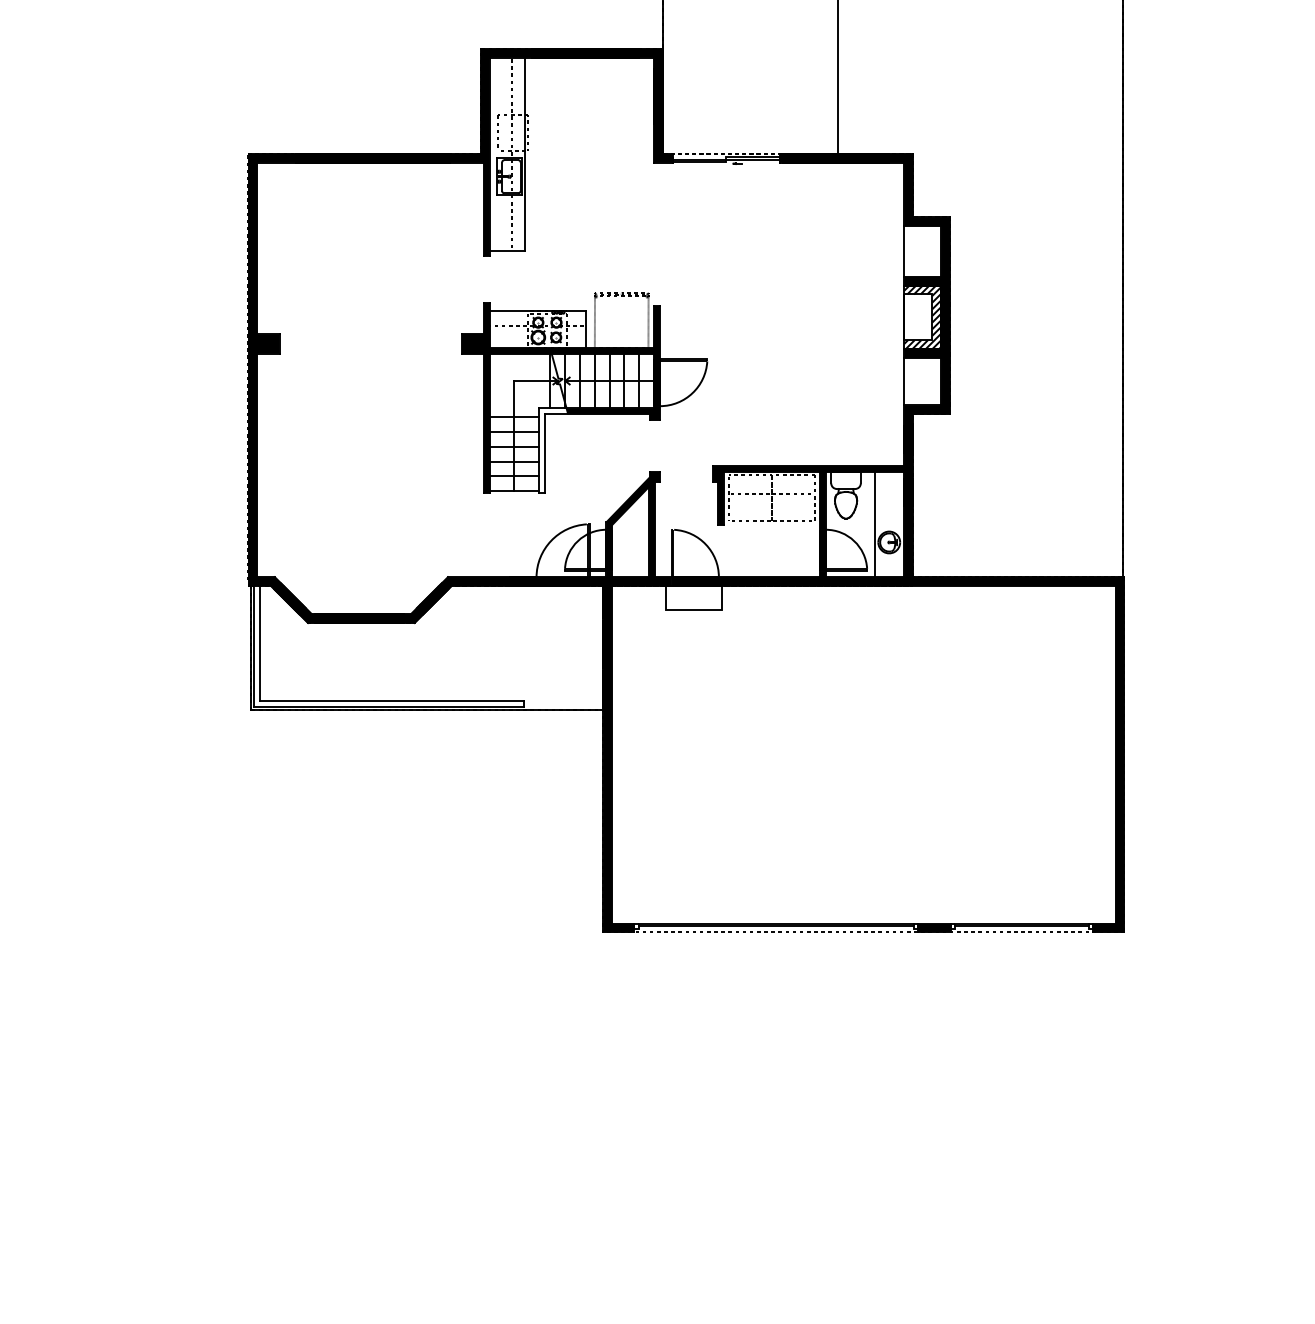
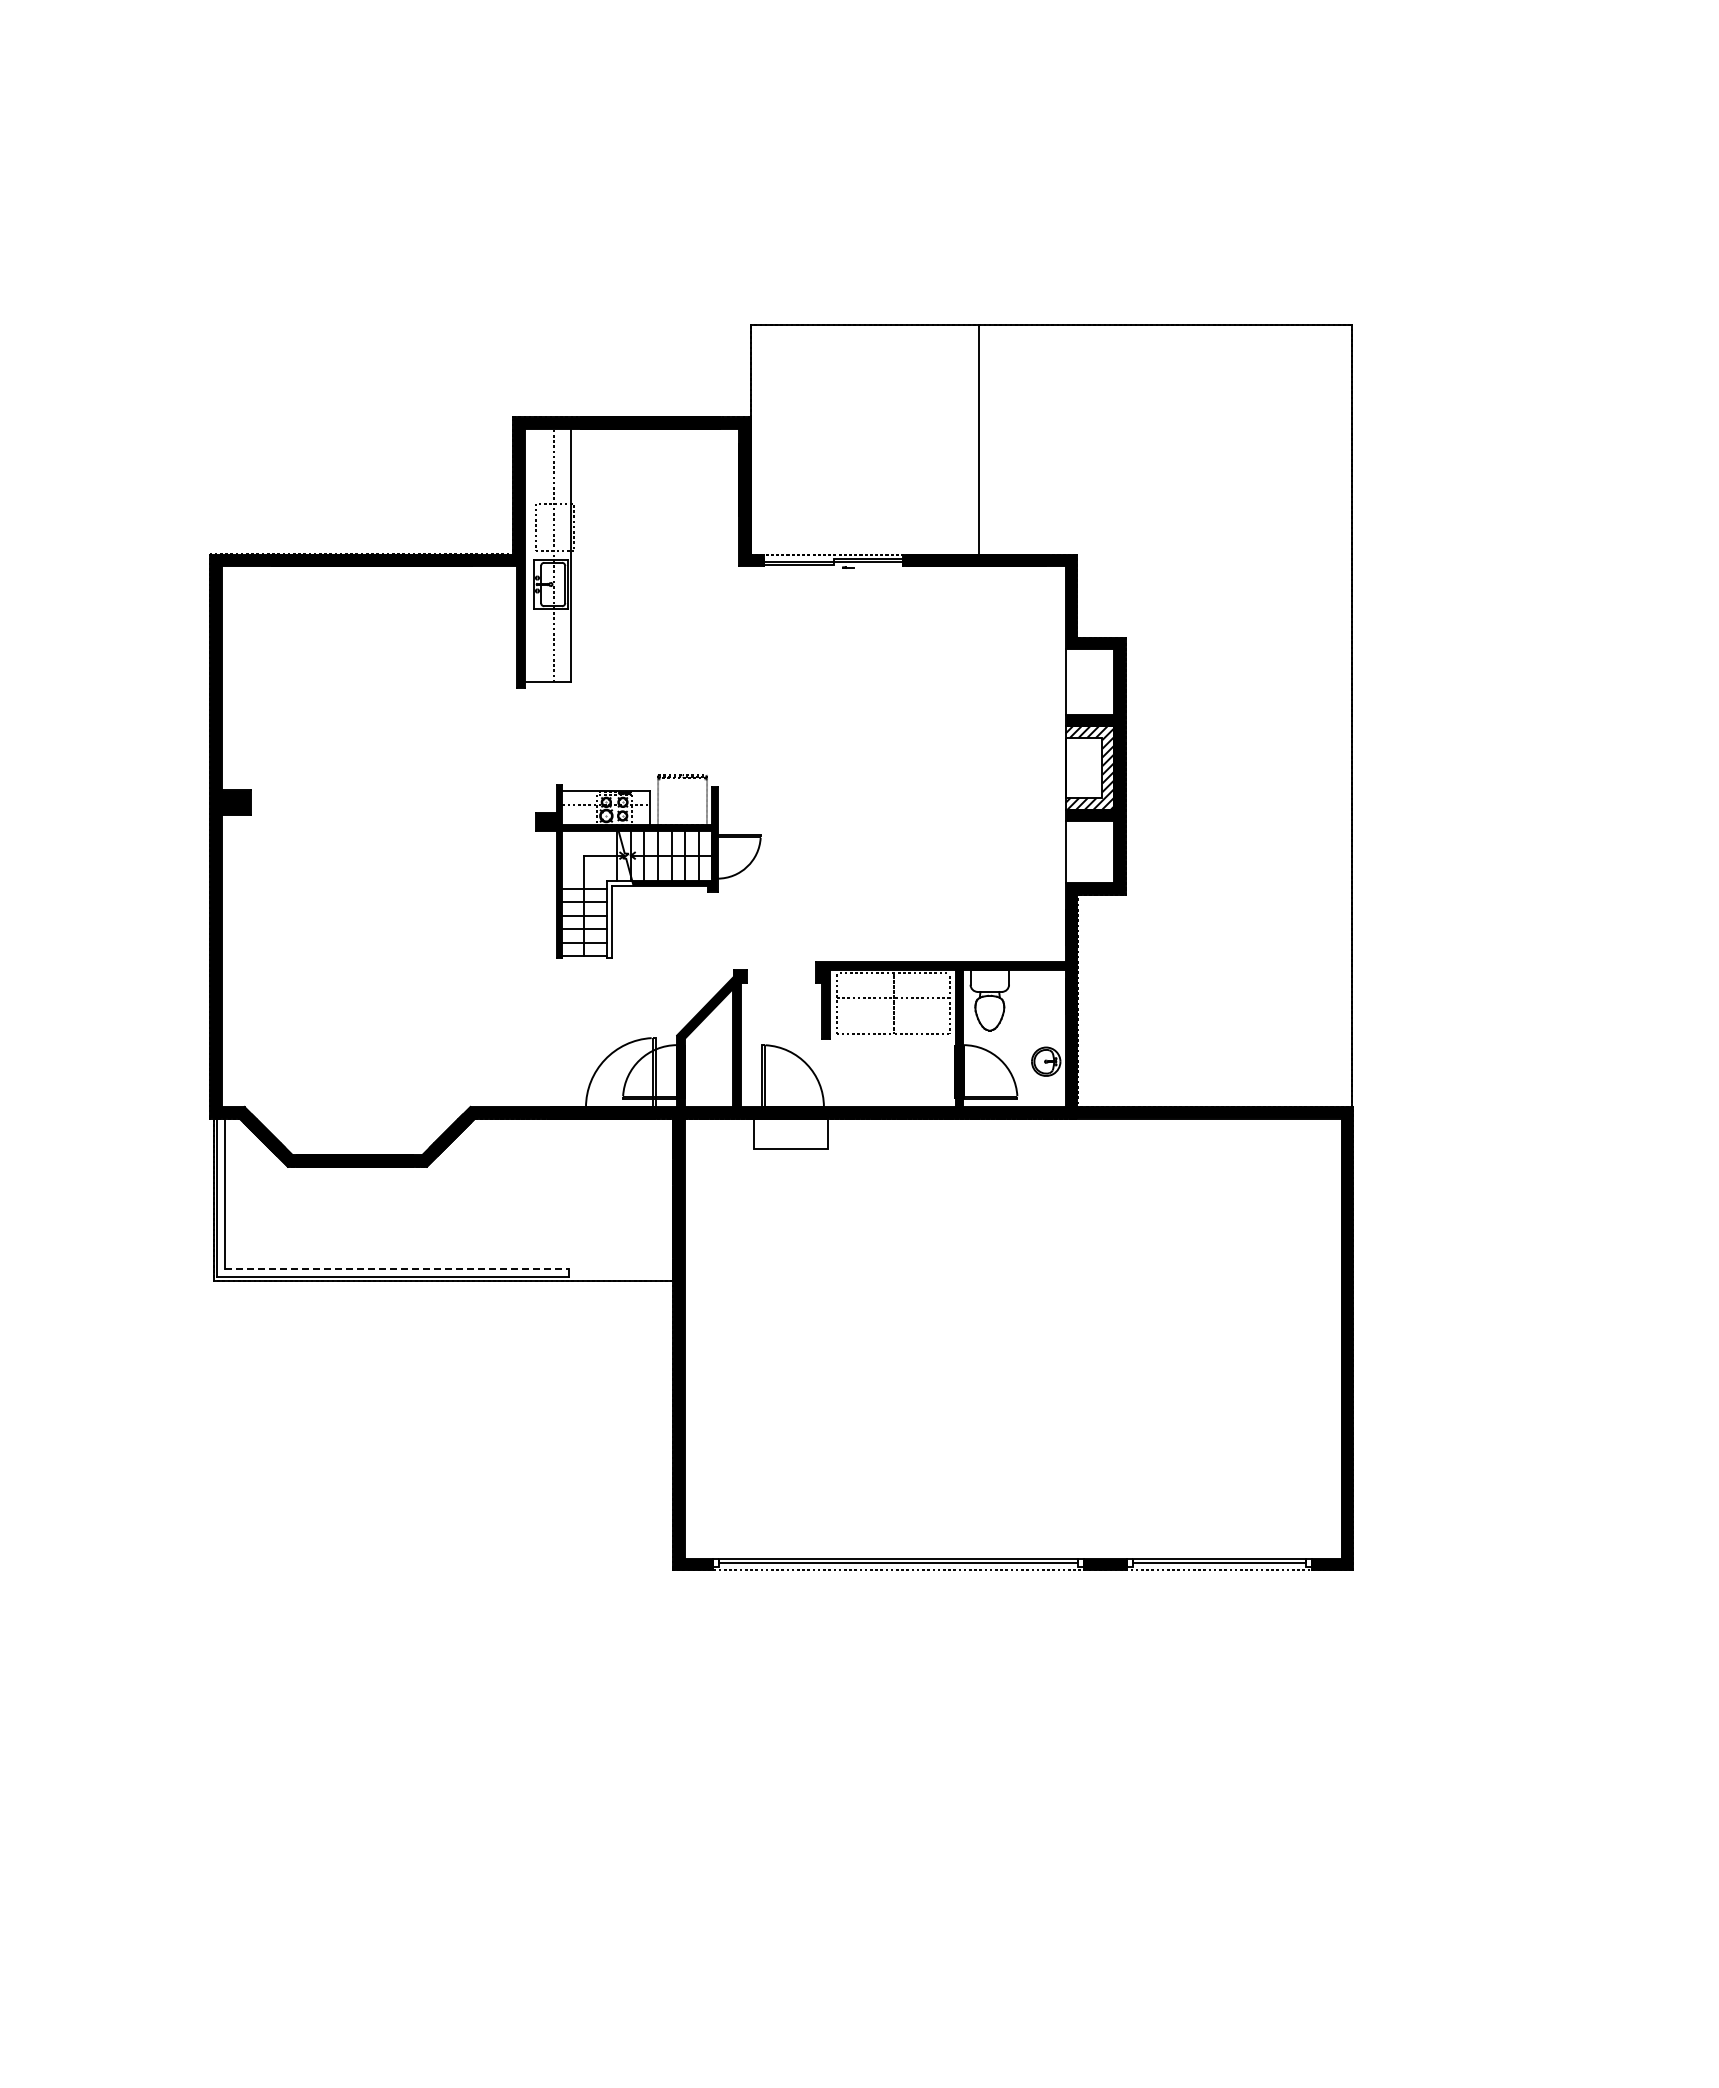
part: (584, 392) -> (648, 866), size x0.7
line: (874, 523) -> (1027, 1037), removed
line: (392, 701) -> (397, 1269), solid -> dashed

